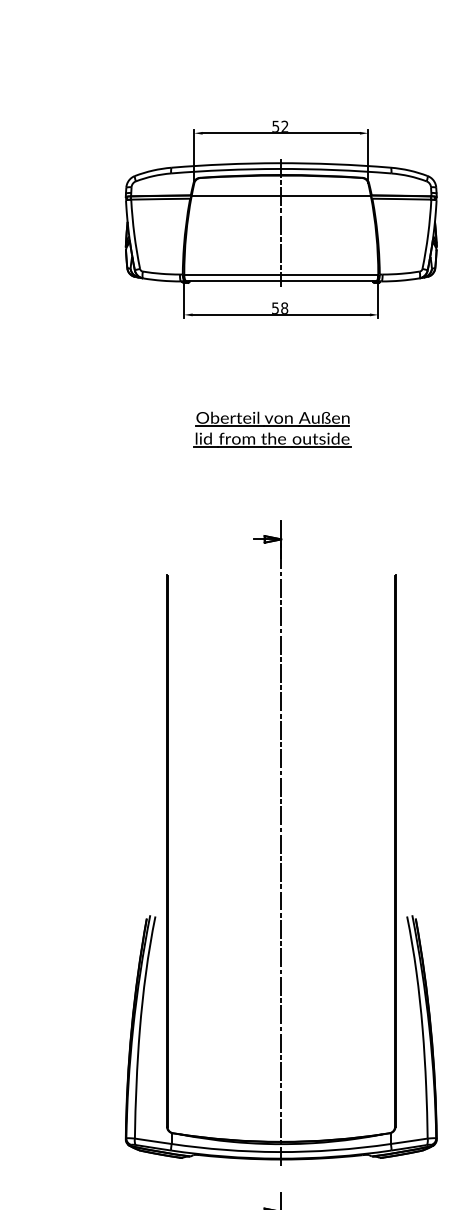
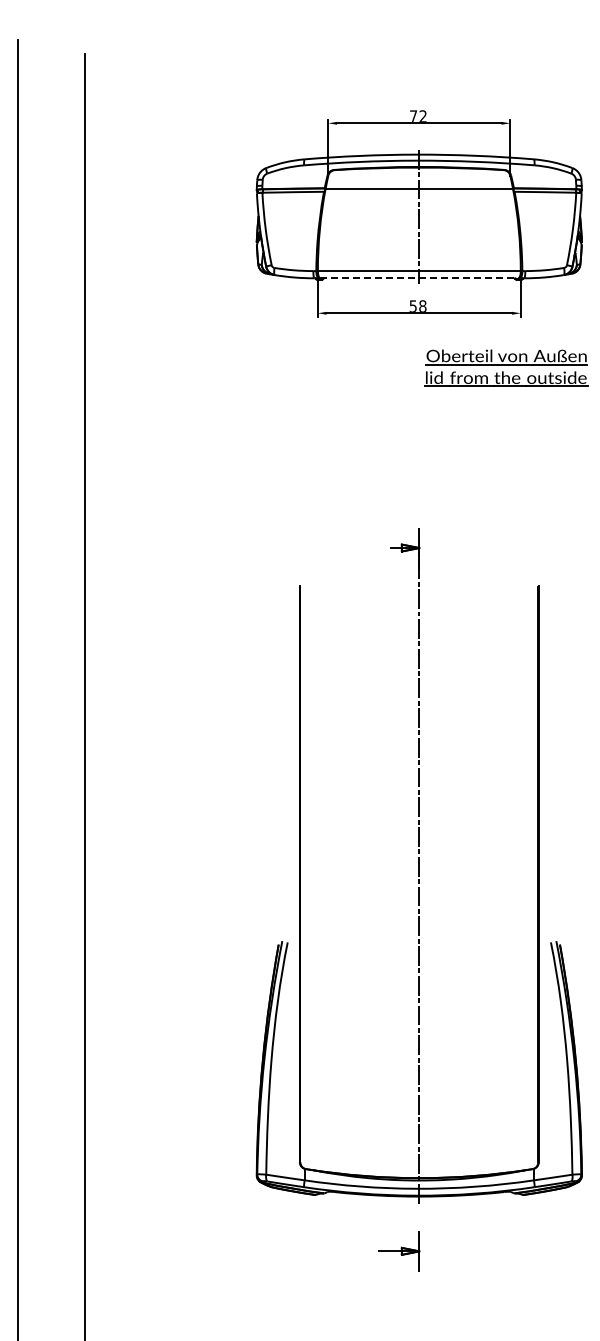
text: (275, 125) -> (413, 115), 52 -> 72
line: (281, 281) -> (419, 278), solid -> dashed
part: (272, 428) -> (506, 367), moved

